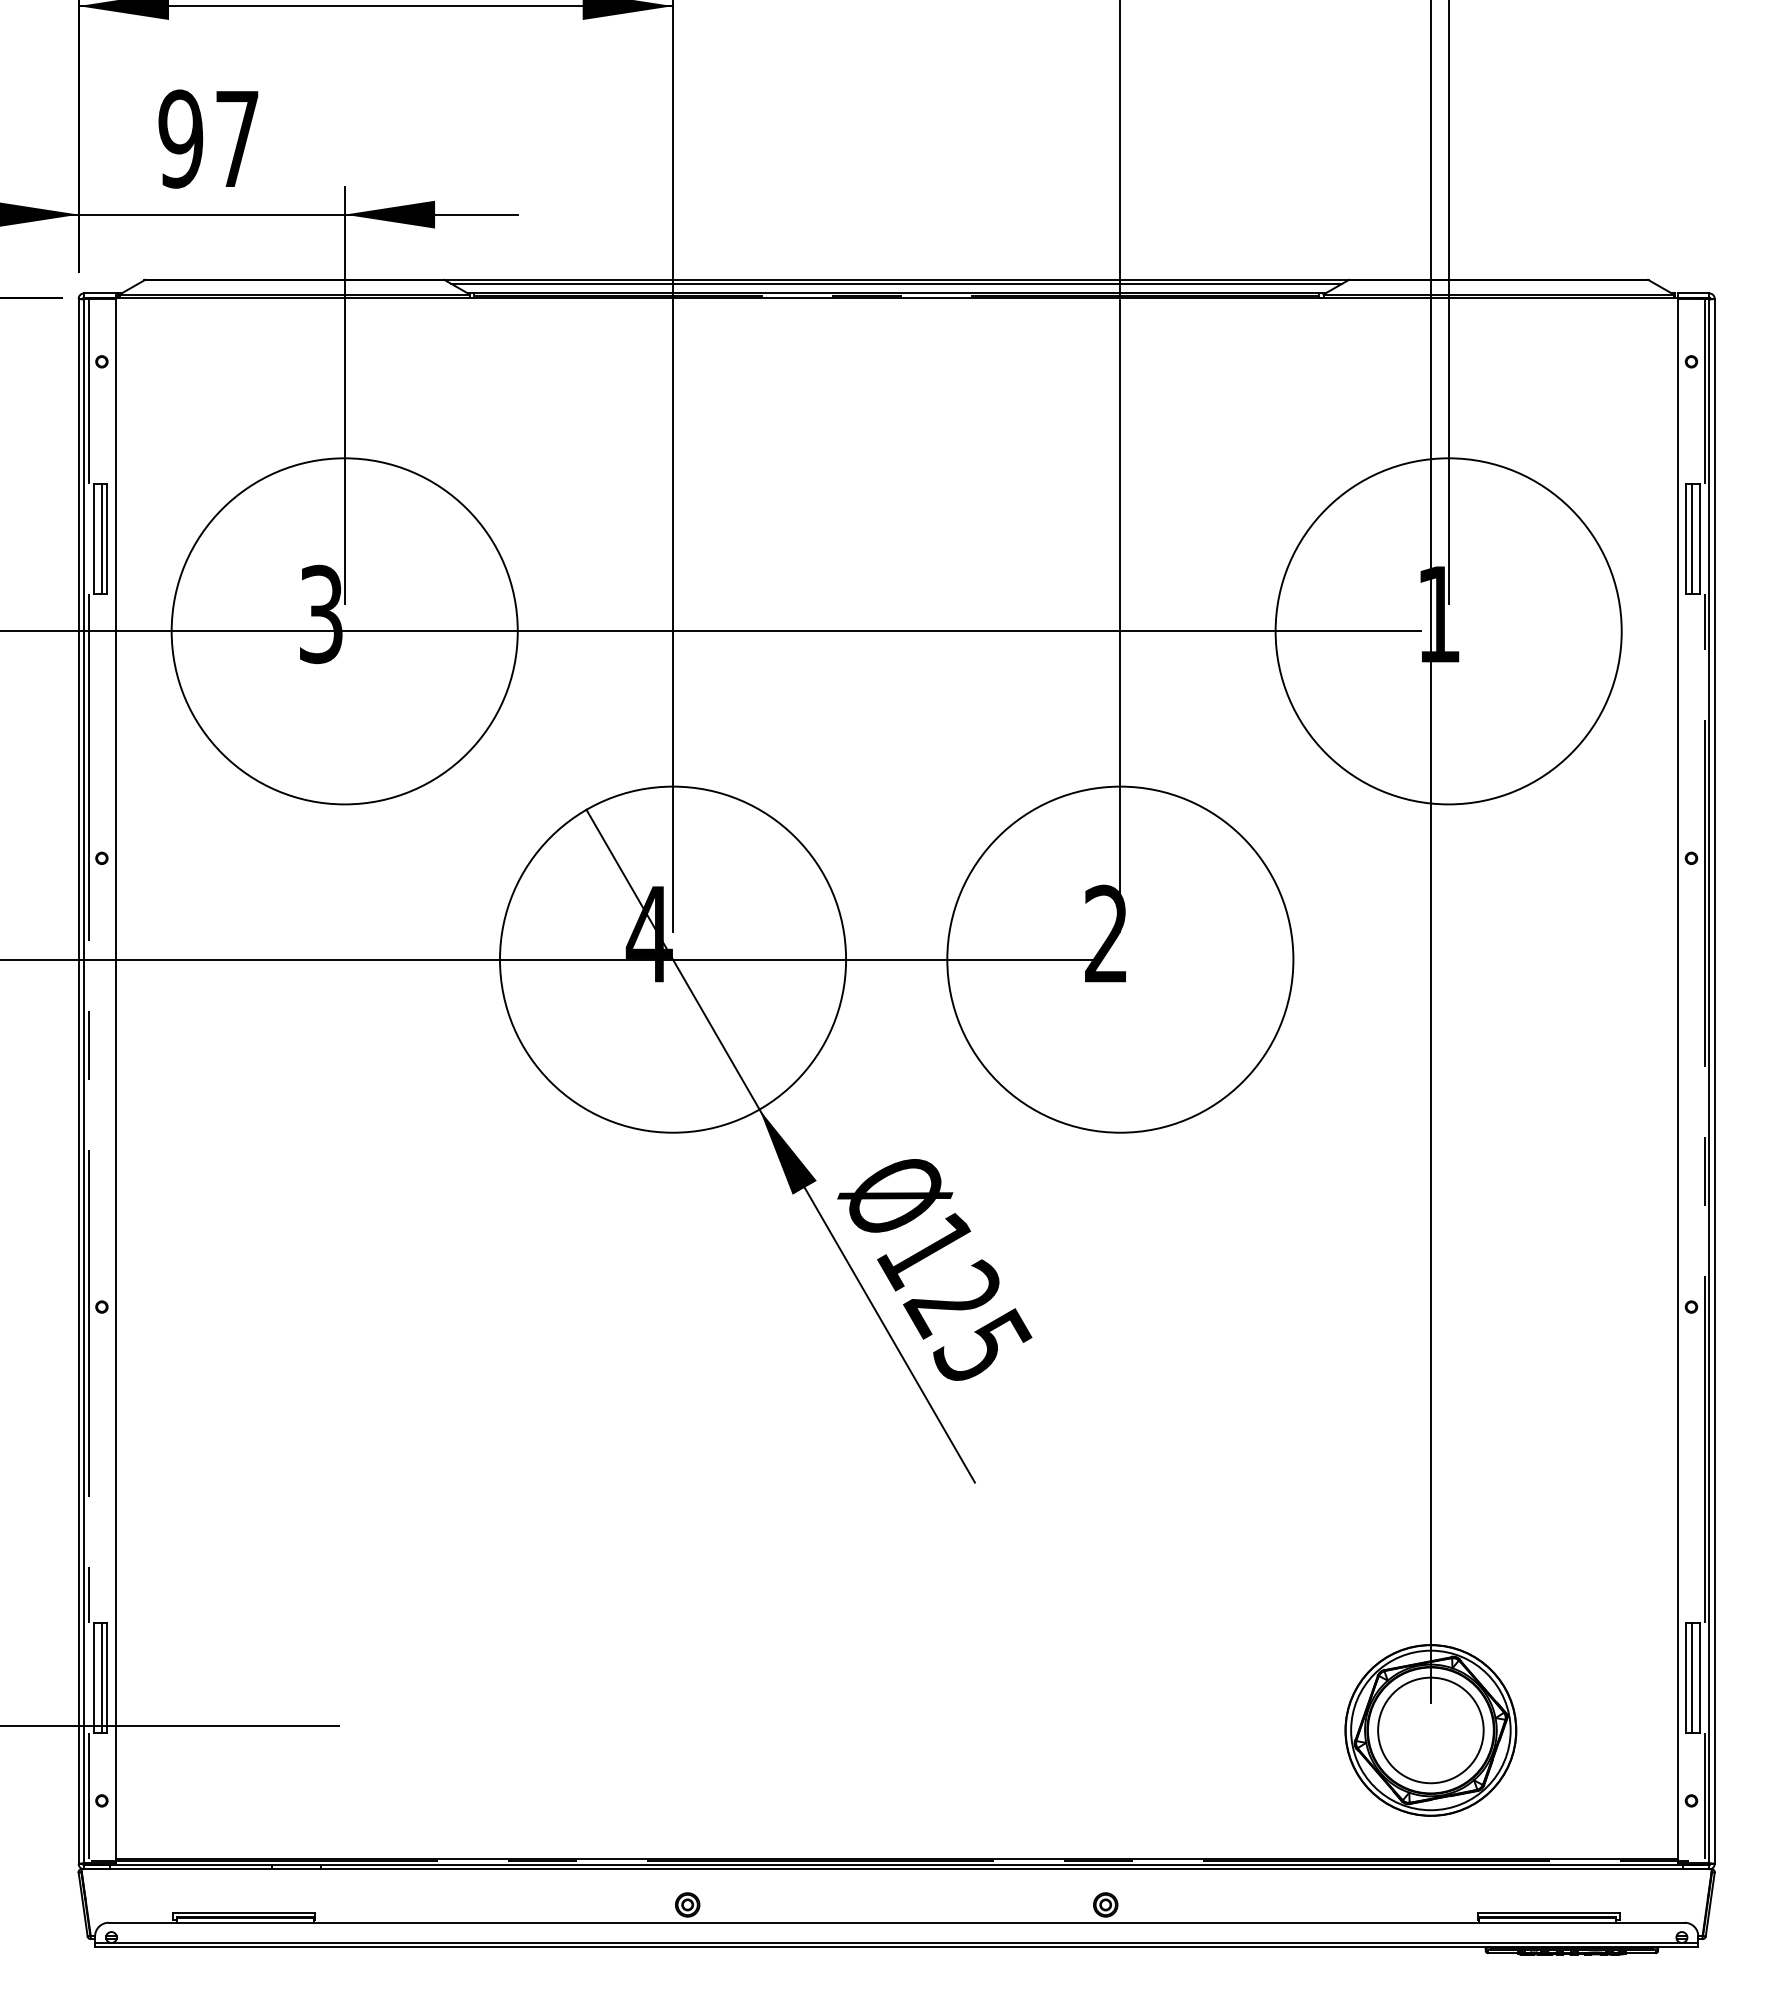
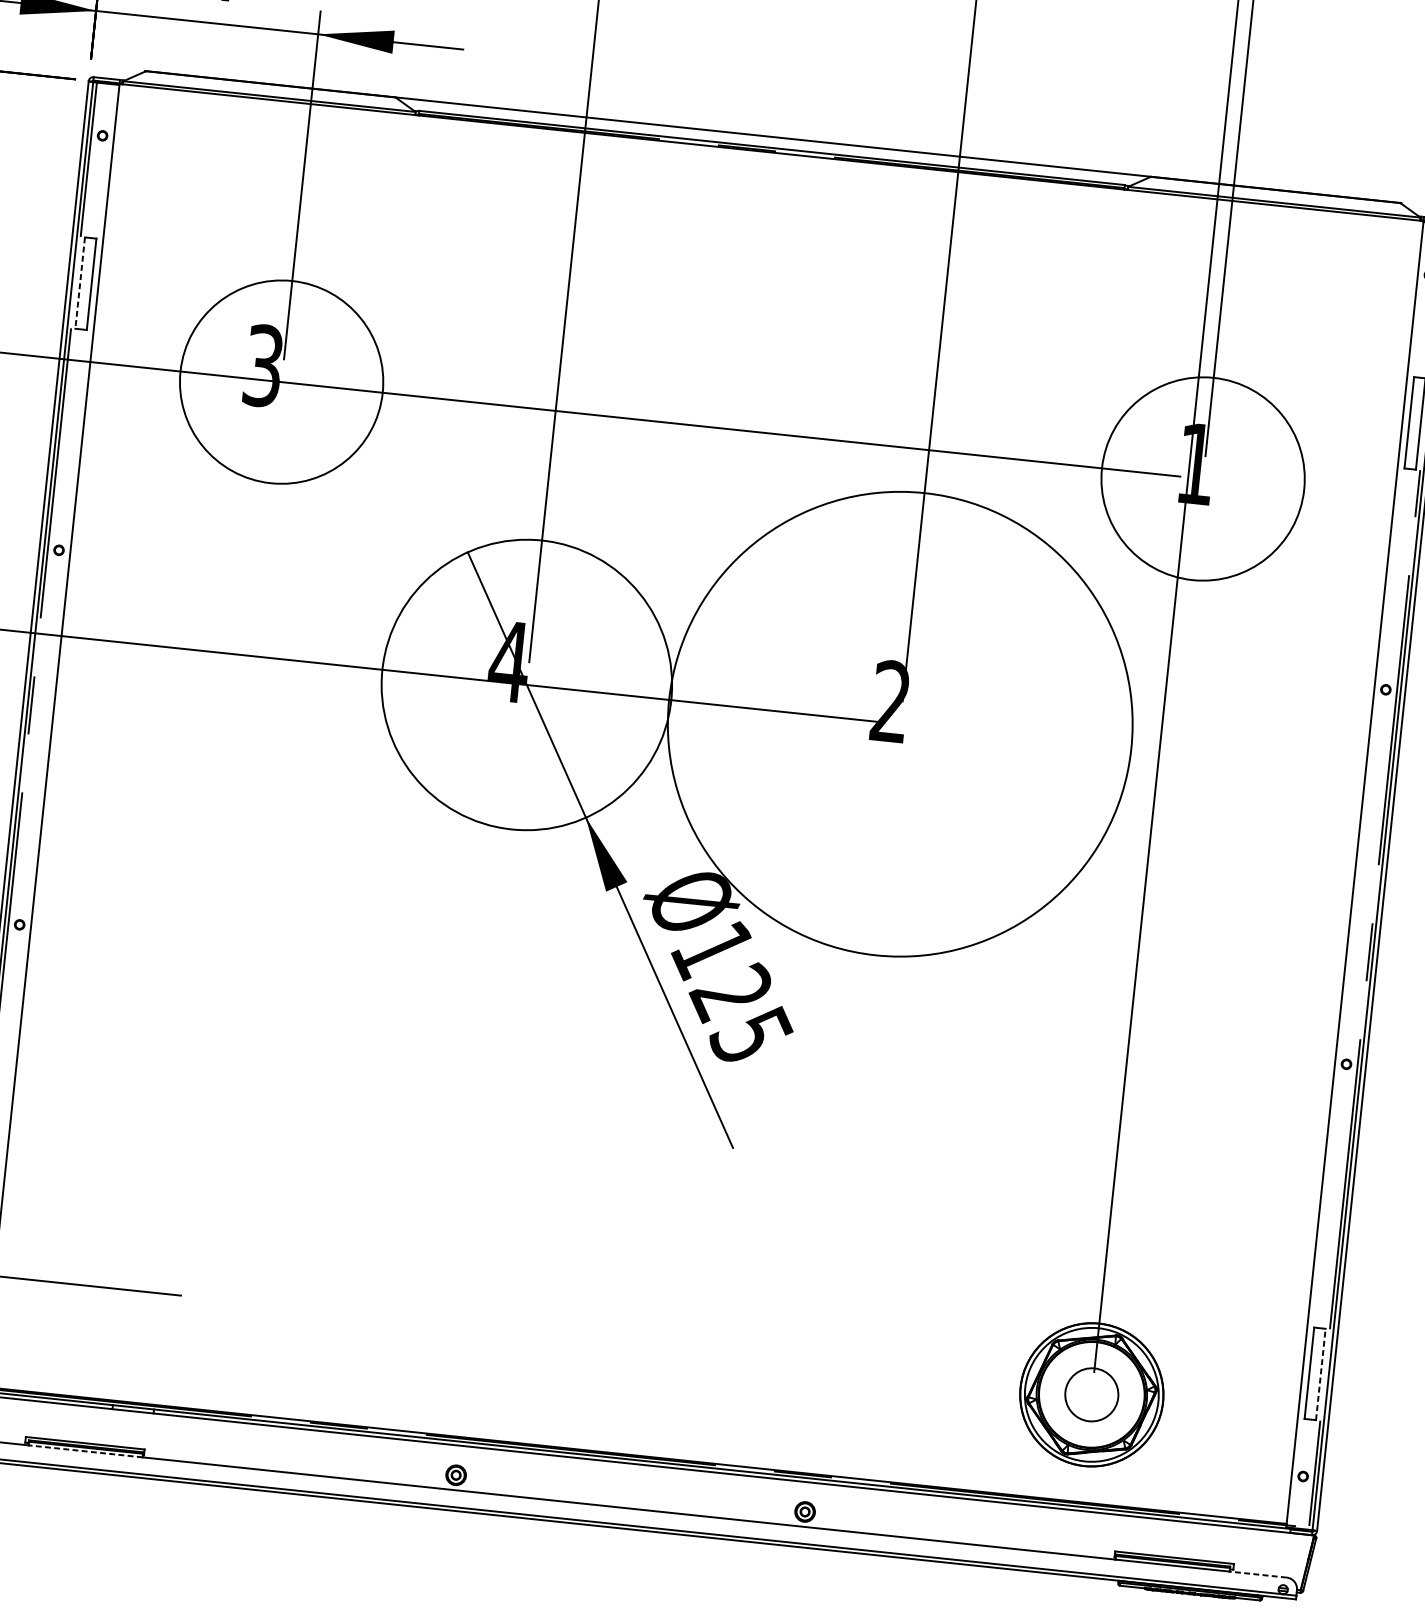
line: (896, 283) -> (772, 140), removed
line: (101, 538) -> (86, 283), removed
line: (1691, 538) -> (1413, 422), removed
line: (93, 539) -> (79, 283), solid -> dashed
circle: (344, 631) -> (281, 382), size x0.7
circle: (1448, 631) -> (1202, 479), size x0.7
circle: (1120, 959) -> (900, 724), size x1.6
line: (1691, 1677) -> (1314, 1373), removed
line: (1699, 1677) -> (1320, 1374), solid -> dashed
circle: (1430, 1730) -> (1091, 1394), size x0.6
line: (245, 1922) -> (85, 1451), solid -> dashed
line: (1649, 1922) -> (1257, 1574), solid -> dashed

